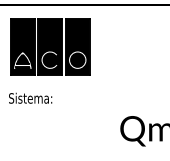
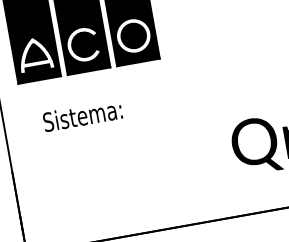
text: (30, 97) -> (82, 114), moved

